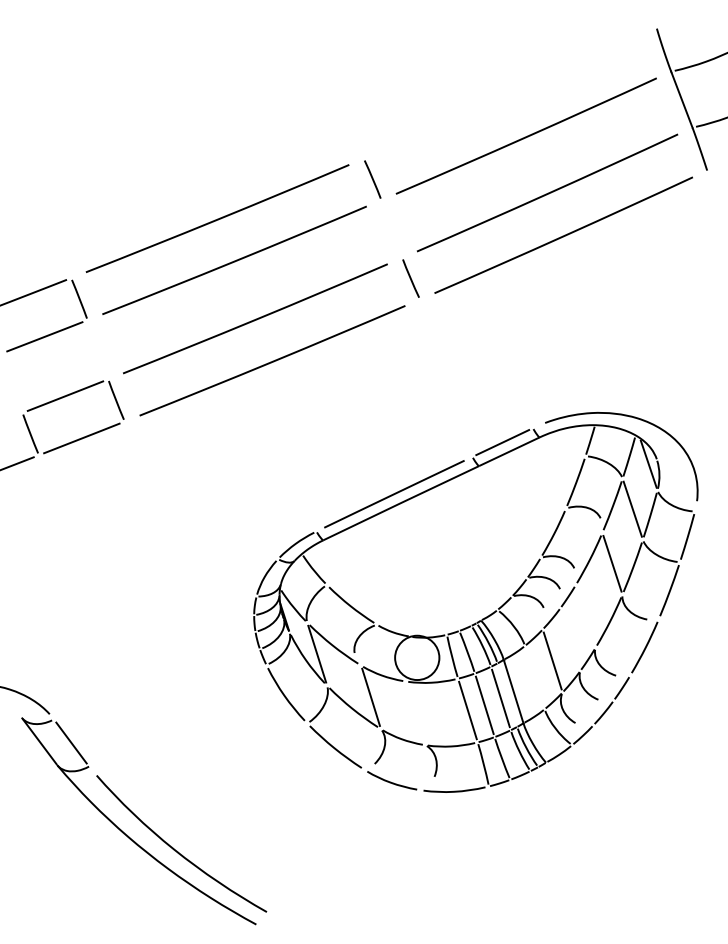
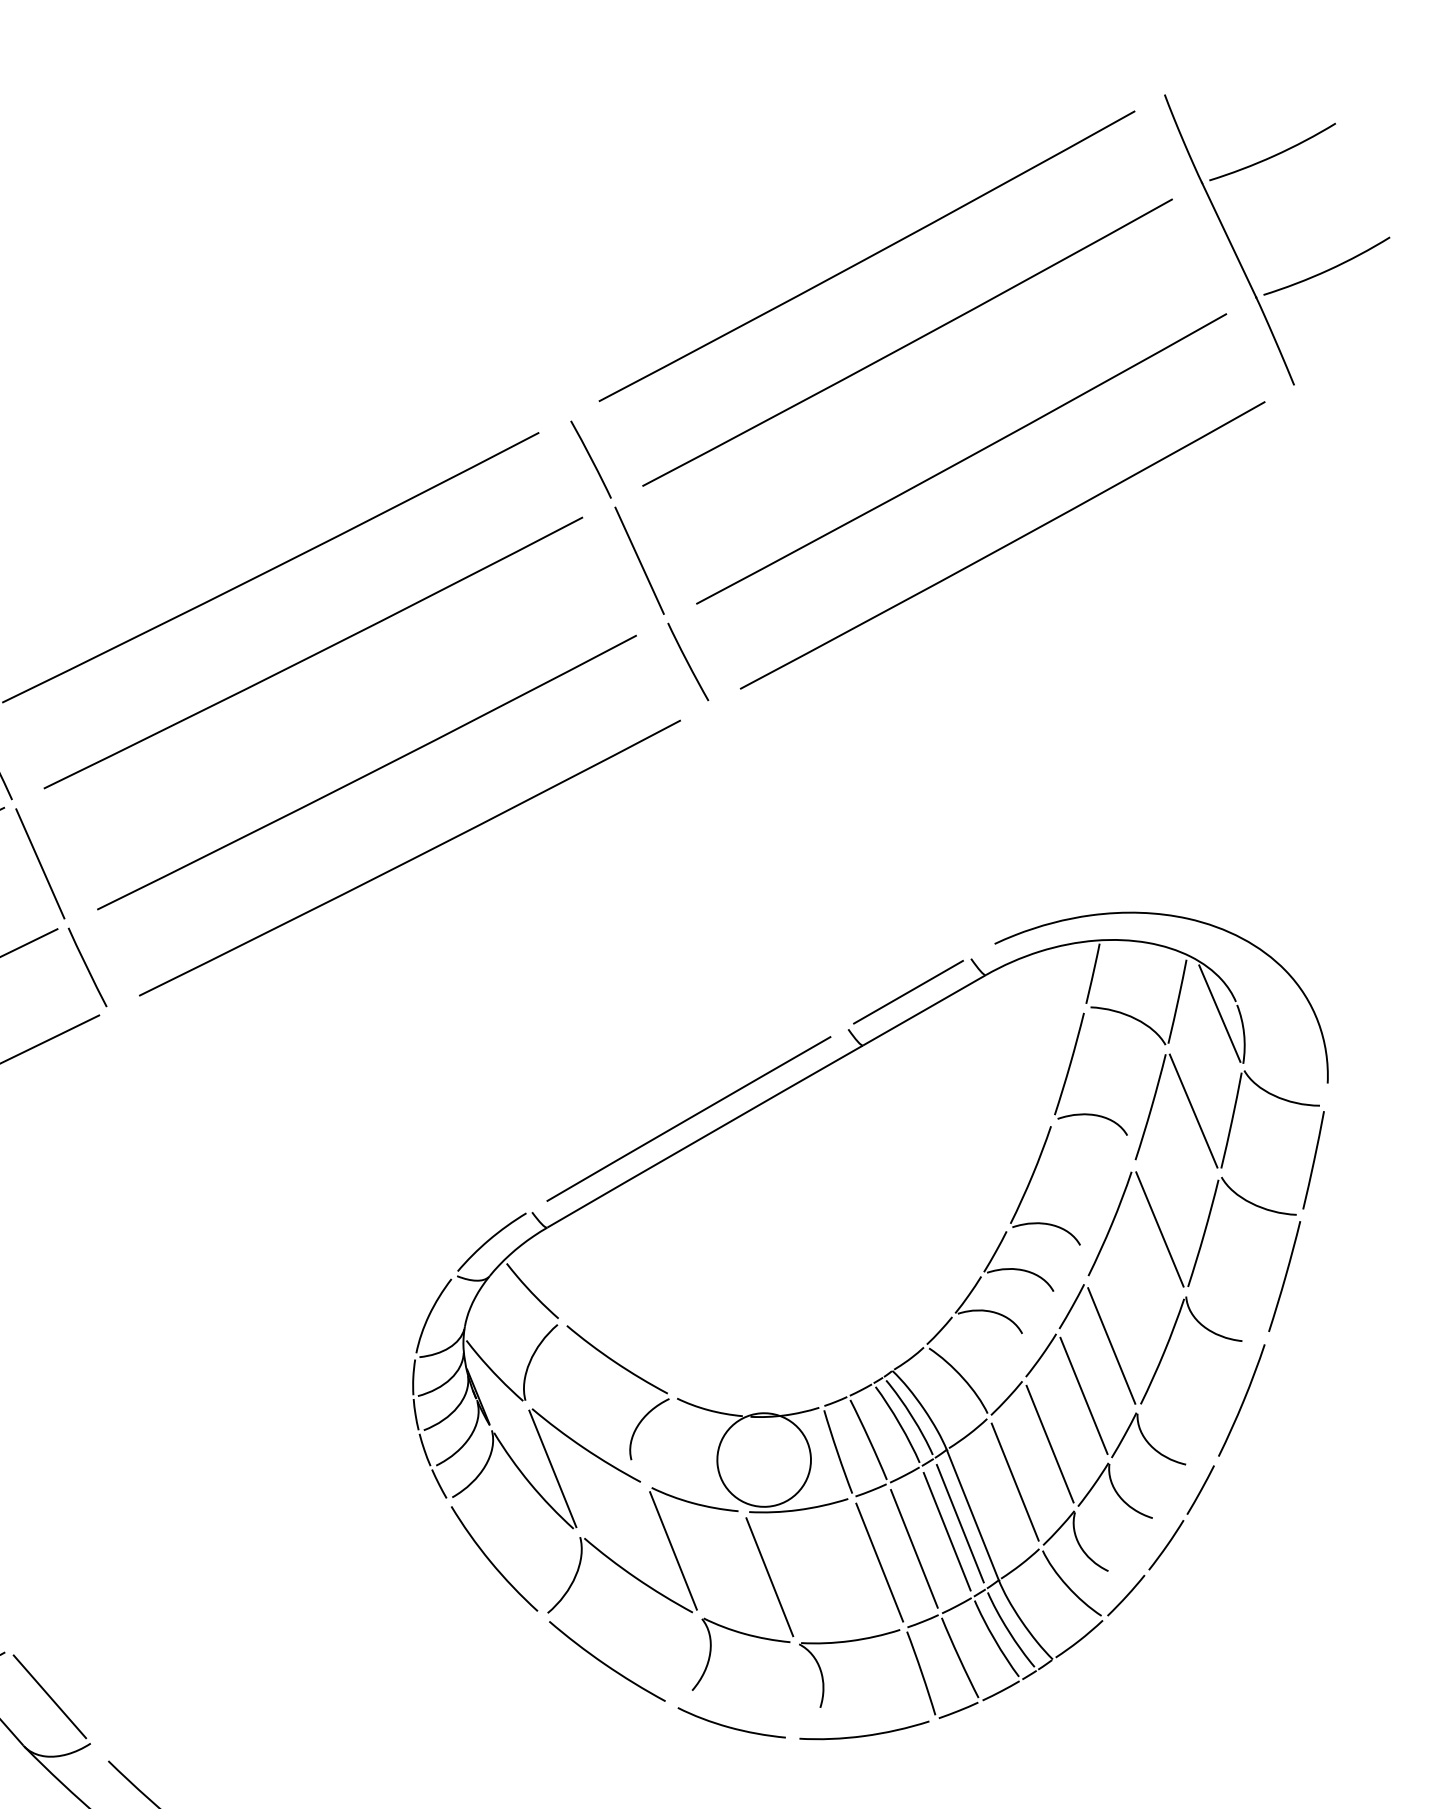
curve: (510, 93) -> (867, 255), added
line: (391, 229) -> (638, 561), added
line: (97, 349) -> (39, 863), added
line: (585, 616) -> (1111, 1344), added
line: (570, 639) -> (1084, 1395), added
line: (534, 677) -> (1014, 1481), added
line: (507, 694) -> (960, 1522), added
line: (415, 713) -> (769, 1577), added

